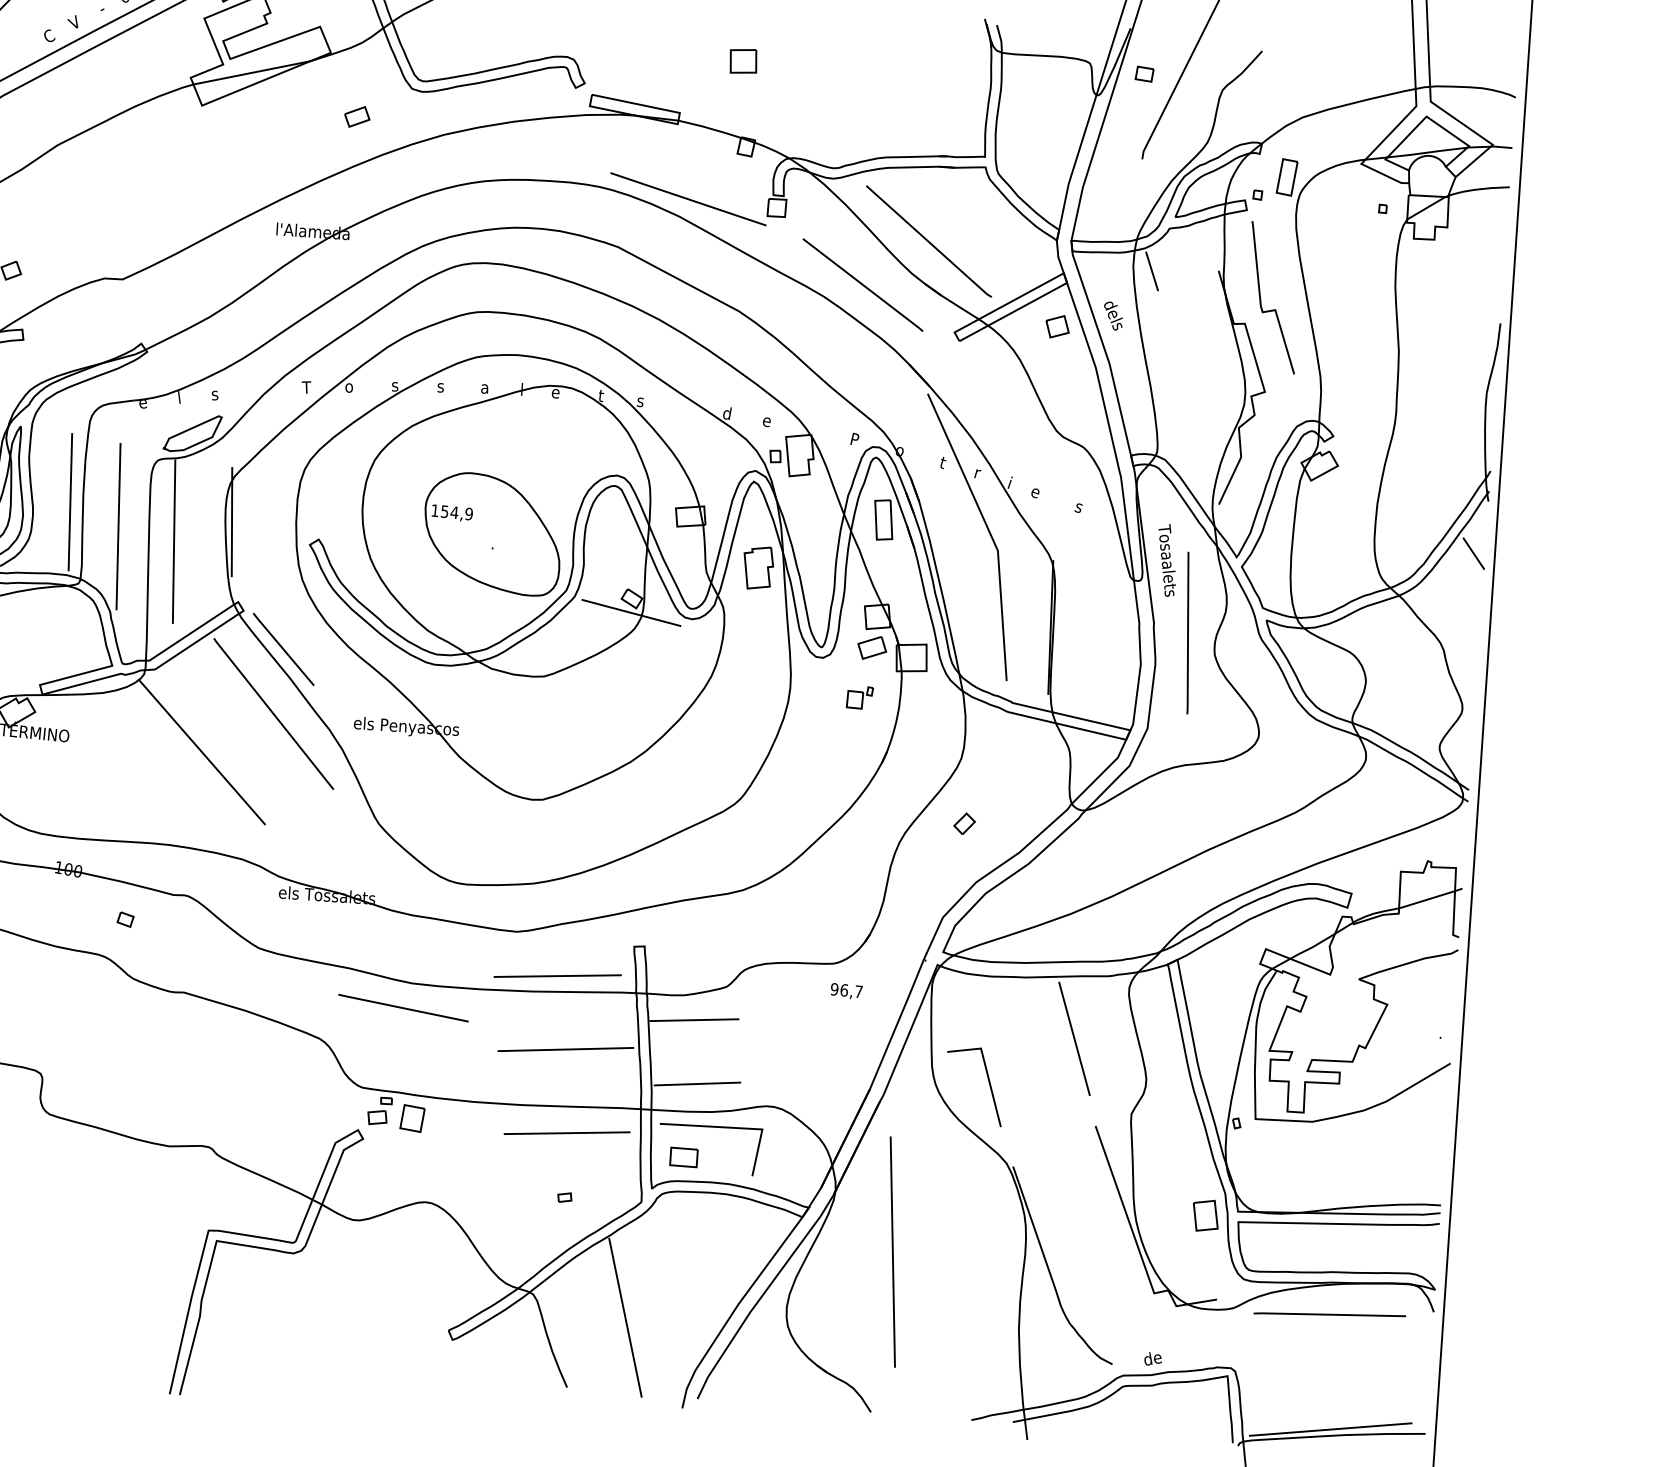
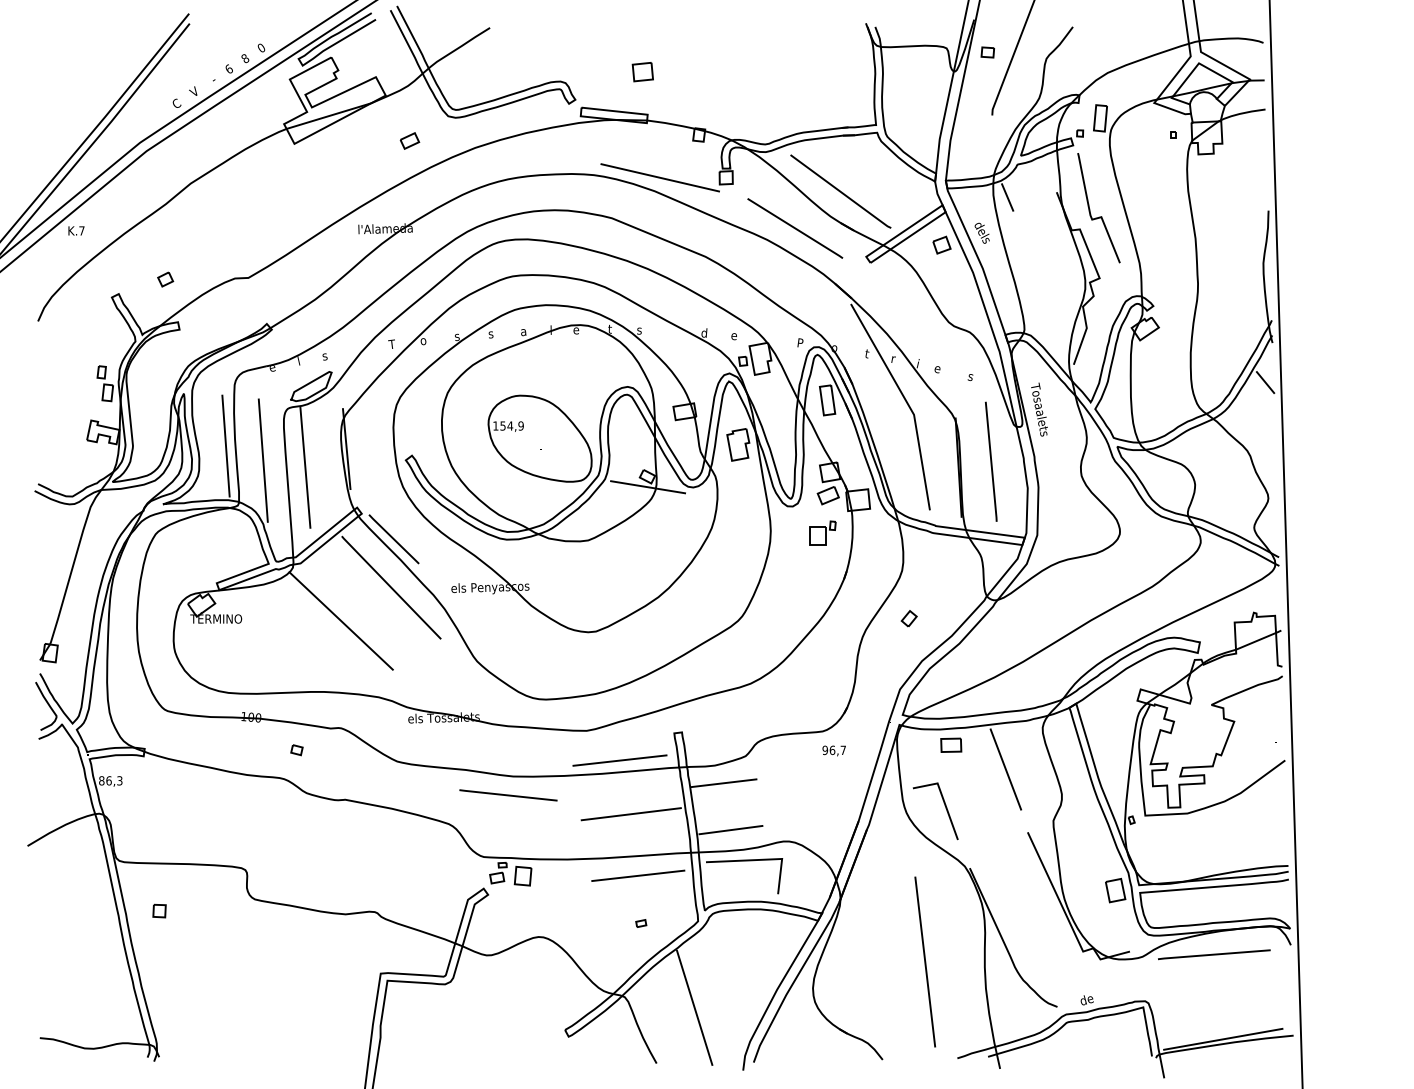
part: (742, 61) -> (642, 72), moved
line: (1188, 632) -> (991, 461), moved
part: (859, 696) -> (822, 532), size x1.43
part: (684, 1156) -> (951, 744), moved
line: (893, 1251) -> (925, 961), moved

